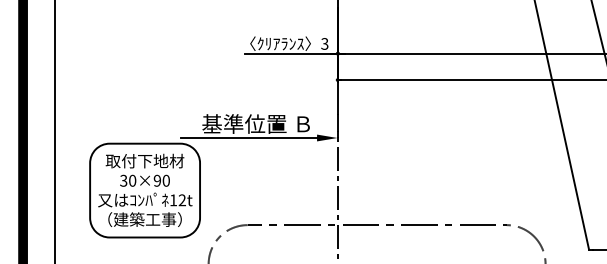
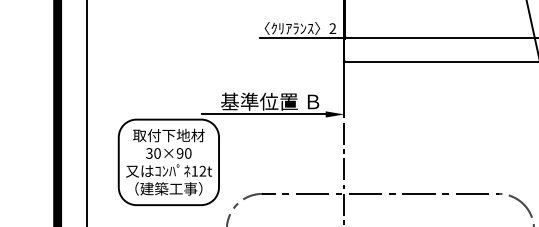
text: (324, 43) -> (332, 28), 3 -> 2

